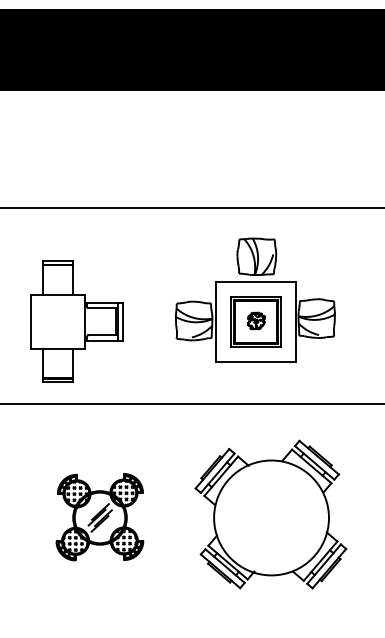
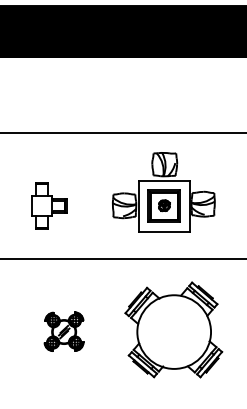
part: (77, 320) -> (49, 205), size x0.6
part: (98, 517) -> (63, 331), size x0.7

